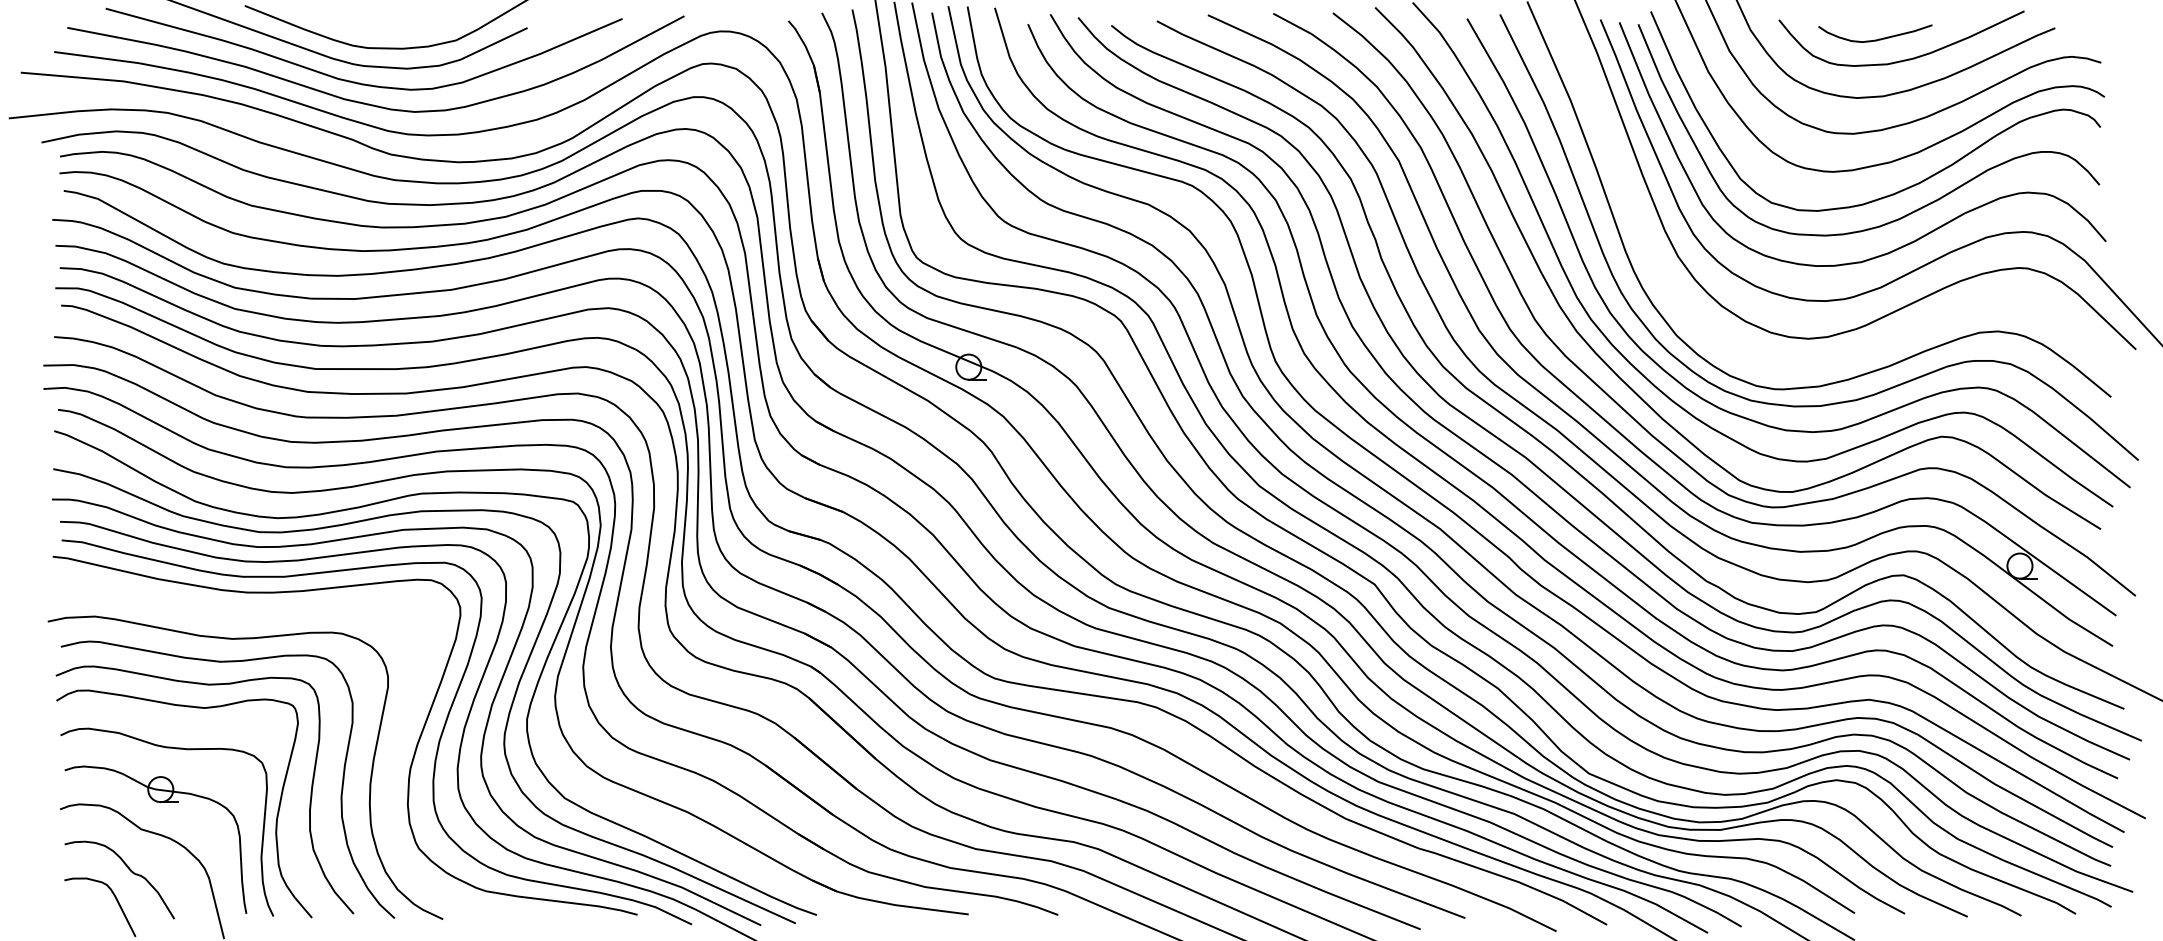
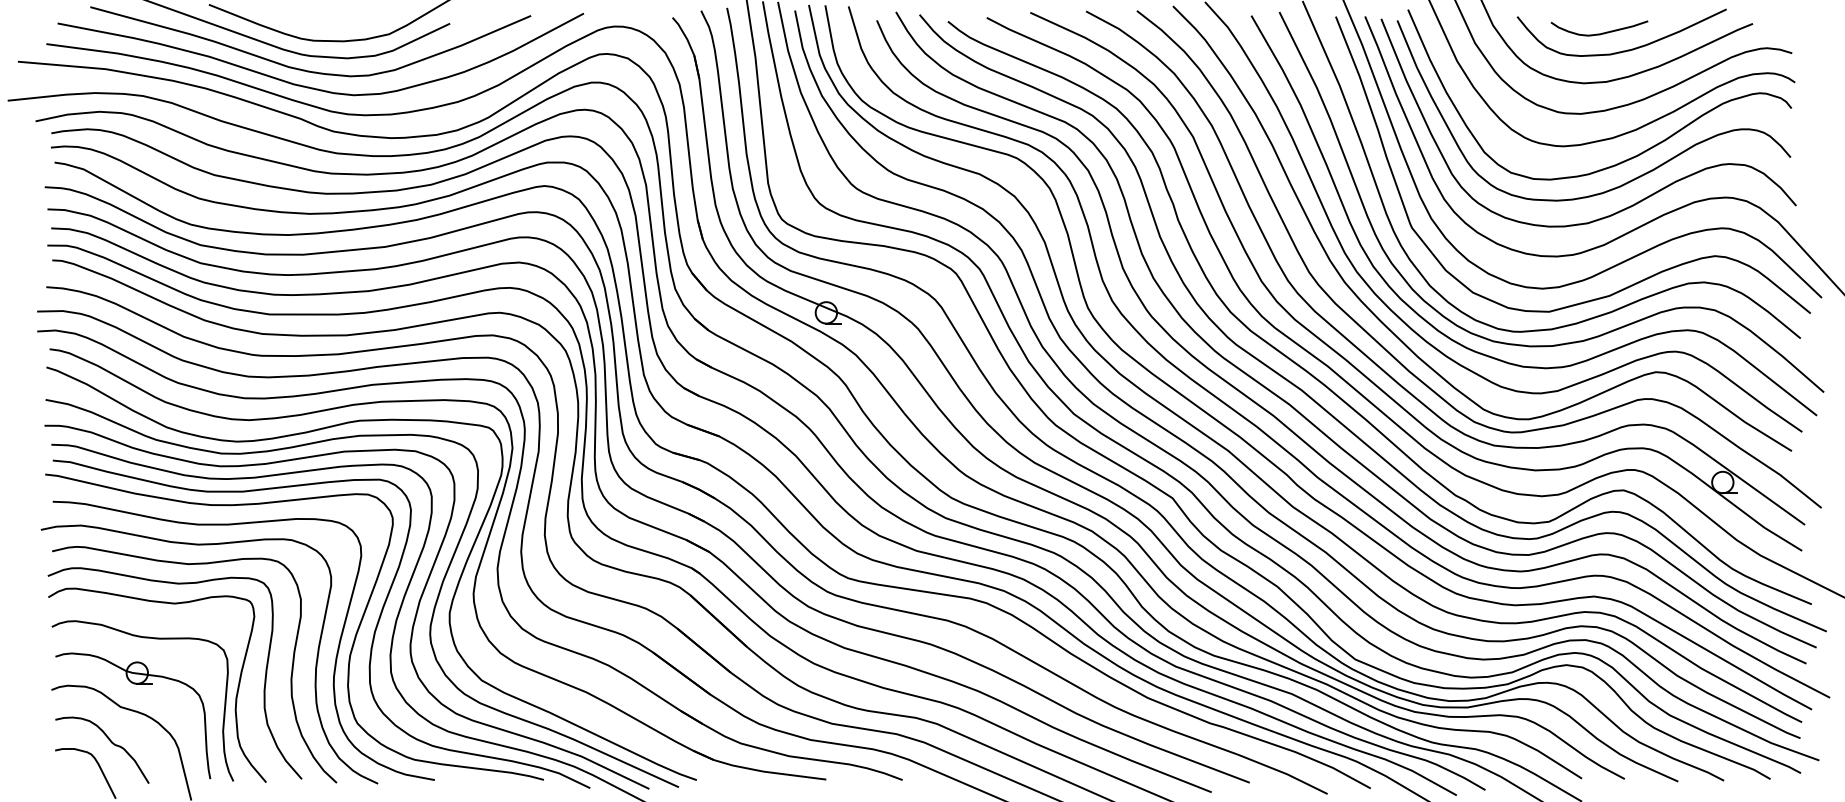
curve: (1909, 335) -> (1628, 285), added
curve: (393, 770) -> (335, 656), added

